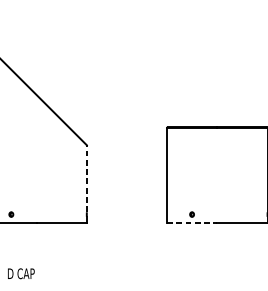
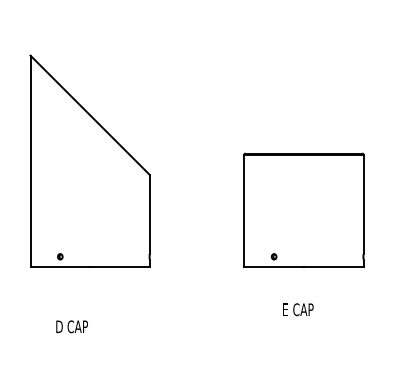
line: (86, 178) -> (149, 214), dashed -> solid
line: (192, 222) -> (274, 266), dashed -> solid
part: (212, 259) -> (298, 309), added

